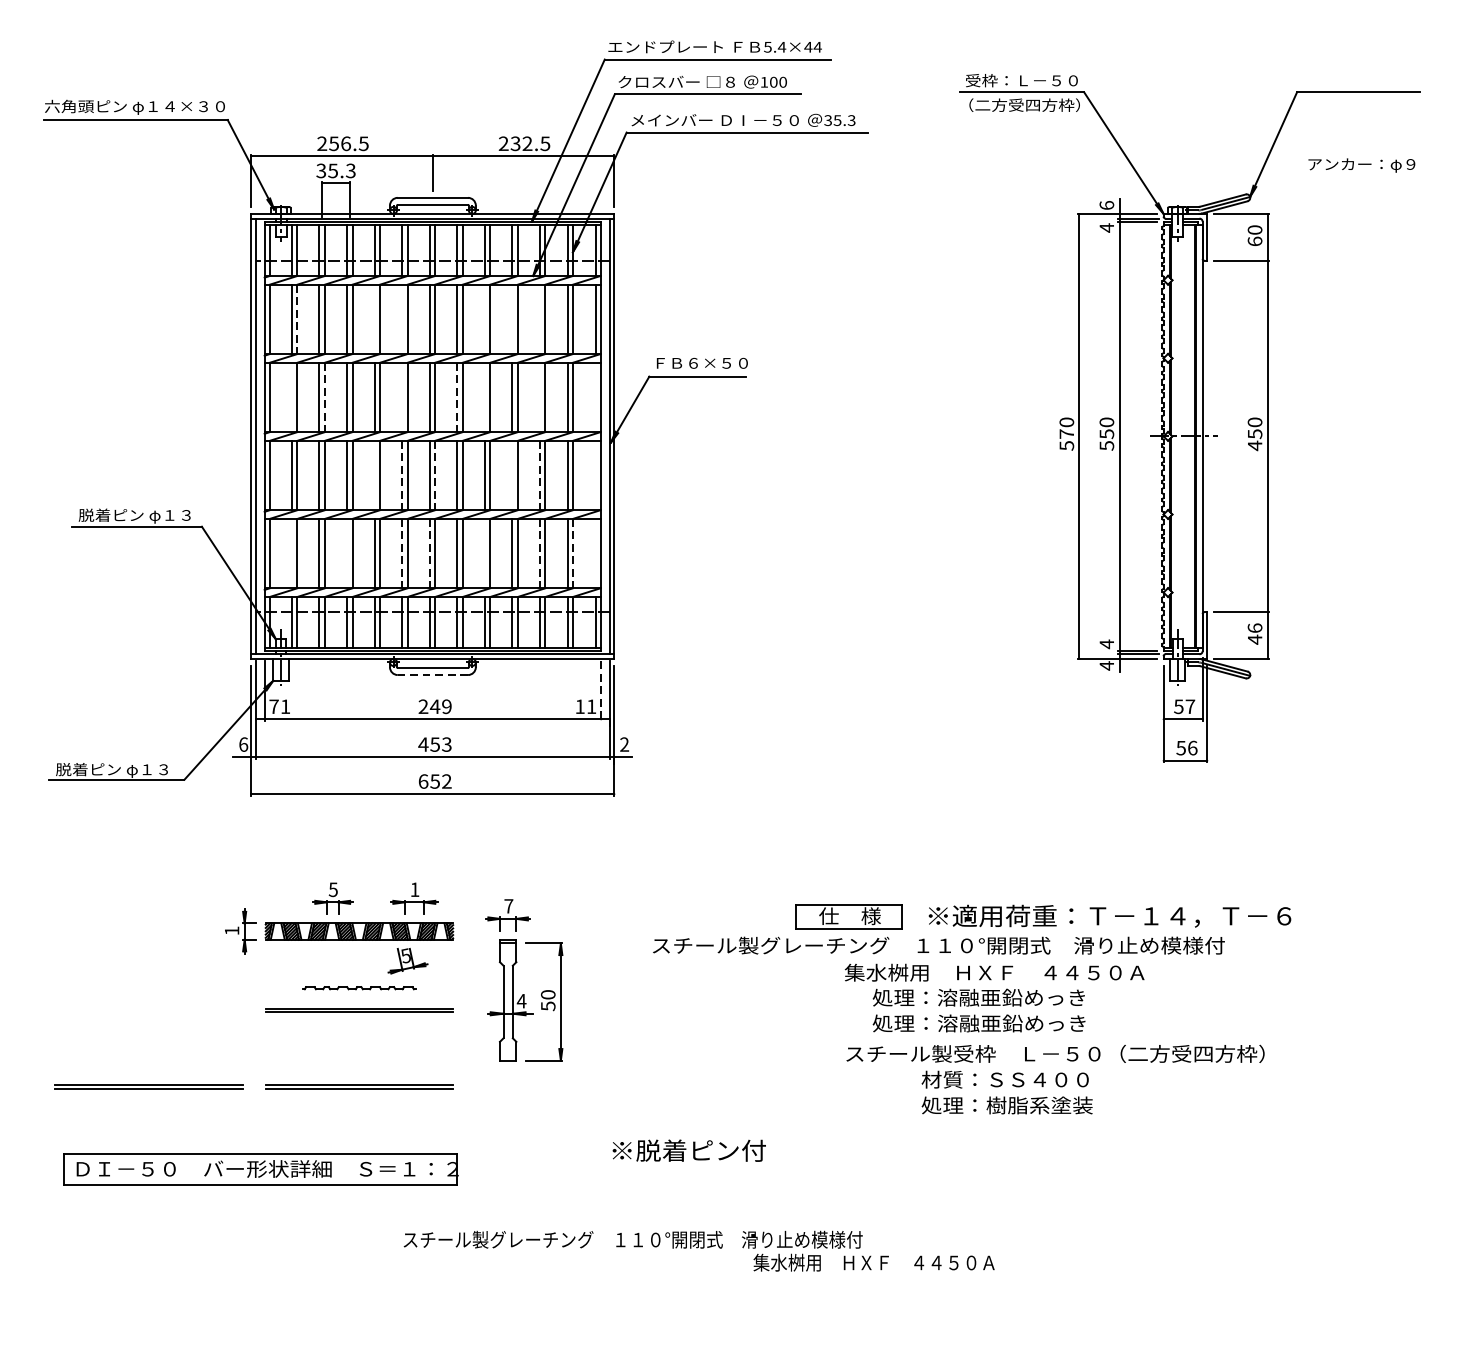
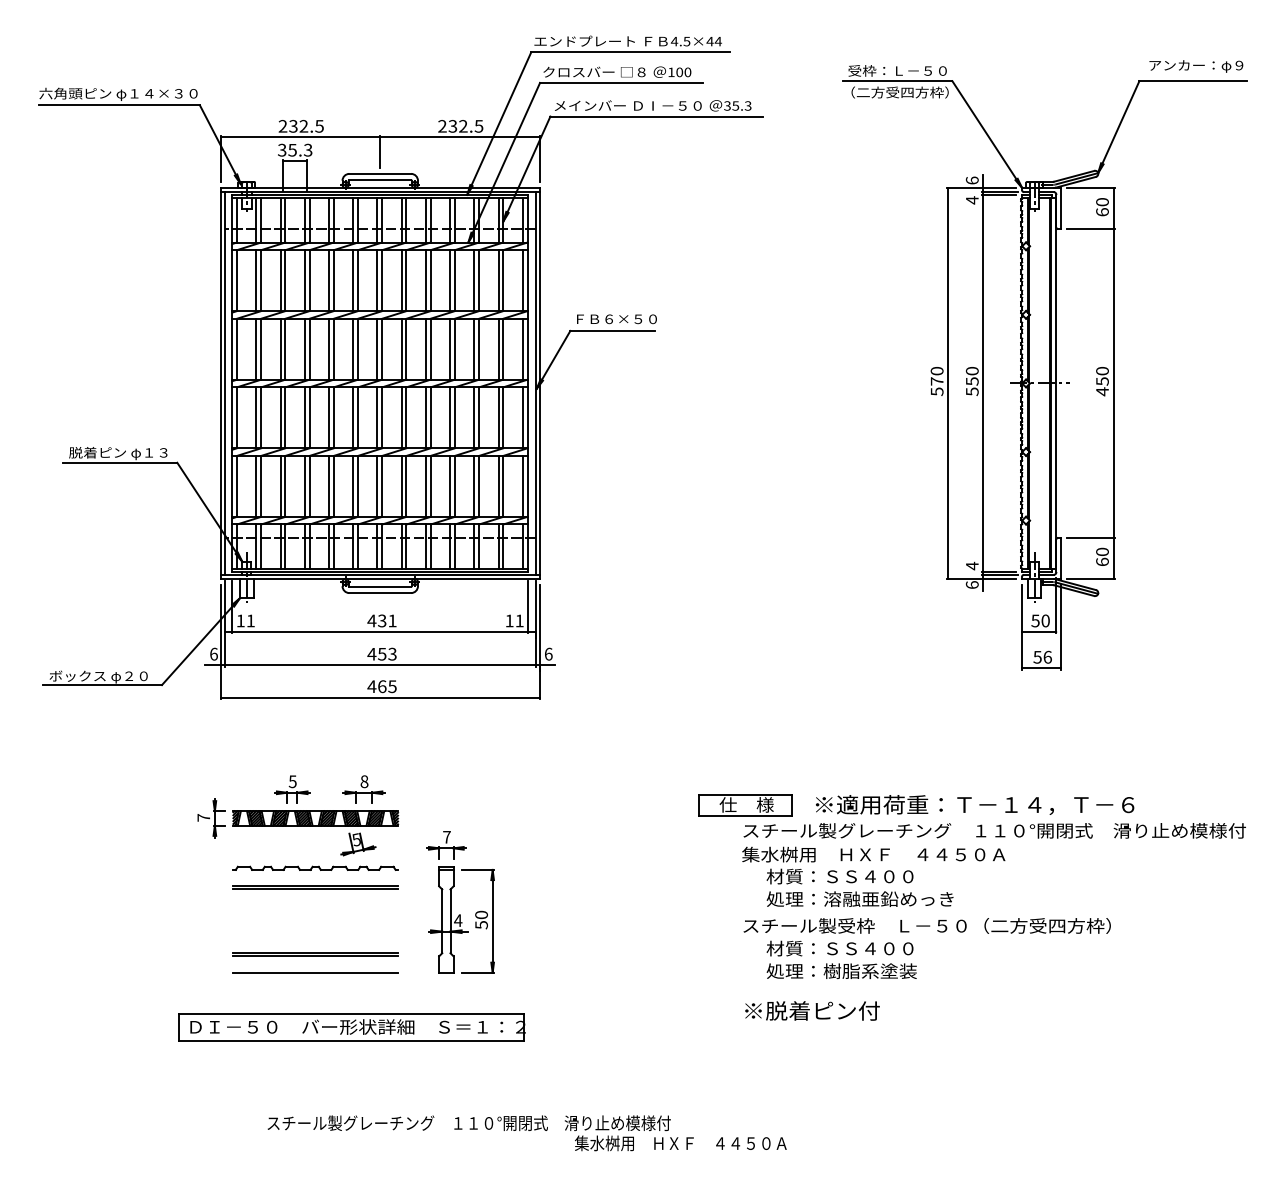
text: (774, 47) -> (680, 41), 5.4×44 -> 4.5×44
text: (339, 143) -> (298, 126), 256.5 -> 232.5
text: (1362, 165) -> (1196, 66), moved
line: (297, 319) -> (261, 280), dashed -> solid
line: (375, 319) -> (329, 280), added
line: (402, 319) -> (353, 280), added
line: (484, 319) -> (425, 280), added
line: (512, 319) -> (450, 280), added
line: (540, 319) -> (474, 280), added
line: (292, 396) -> (256, 348), added
line: (402, 396) -> (353, 348), added
line: (484, 396) -> (425, 348), added
line: (540, 396) -> (474, 348), added
line: (595, 396) -> (523, 348), added
line: (325, 397) -> (285, 349), dashed -> solid
line: (457, 397) -> (401, 349), dashed -> solid
line: (375, 475) -> (329, 417), added
line: (402, 475) -> (353, 417), dashed -> solid
line: (435, 475) -> (382, 417), dashed -> solid
line: (512, 475) -> (450, 417), added
line: (540, 475) -> (474, 417), dashed -> solid
line: (595, 475) -> (523, 417), added
line: (292, 552) -> (256, 485), added
line: (346, 552) -> (304, 485), added
line: (484, 552) -> (425, 485), added
line: (595, 552) -> (523, 485), added
line: (402, 553) -> (353, 486), dashed -> solid
line: (429, 553) -> (377, 486), dashed -> solid
line: (540, 553) -> (474, 486), dashed -> solid
line: (573, 553) -> (503, 486), dashed -> solid
text: (1255, 633) -> (1102, 556), 46 -> 60
text: (1105, 665) -> (971, 584), 4 -> 6
line: (433, 675) -> (380, 593), dashed -> solid
line: (601, 691) -> (528, 607), dashed -> solid
text: (273, 706) -> (240, 620), 71 -> 11
text: (434, 706) -> (381, 620), 249 -> 431
text: (1190, 706) -> (1045, 620), 57 -> 50
text: (624, 743) -> (548, 653), 2 -> 6
text: (112, 768) -> (98, 675), 脱着ピン φ１３ -> ボックス φ２０
text: (434, 781) -> (381, 686), 652 -> 465
text: (414, 889) -> (364, 781), 1 -> 8
text: (231, 930) -> (203, 817), 1 -> 7
text: (938, 945) -> (994, 830), moved
part: (514, 980) -> (451, 902), moved
part: (359, 987) -> (315, 867), size x1.67
text: (978, 997) -> (859, 876), 処理：溶融亜鉛めっき -> 材質：ＳＳ４００
line: (148, 1085) -> (130, 953), removed
text: (1006, 1092) -> (841, 959), moved
line: (359, 1106) -> (315, 972), added
text: (689, 1150) -> (812, 1010), moved
part: (260, 1169) -> (351, 1027), moved
text: (698, 1251) -> (526, 1133), moved

